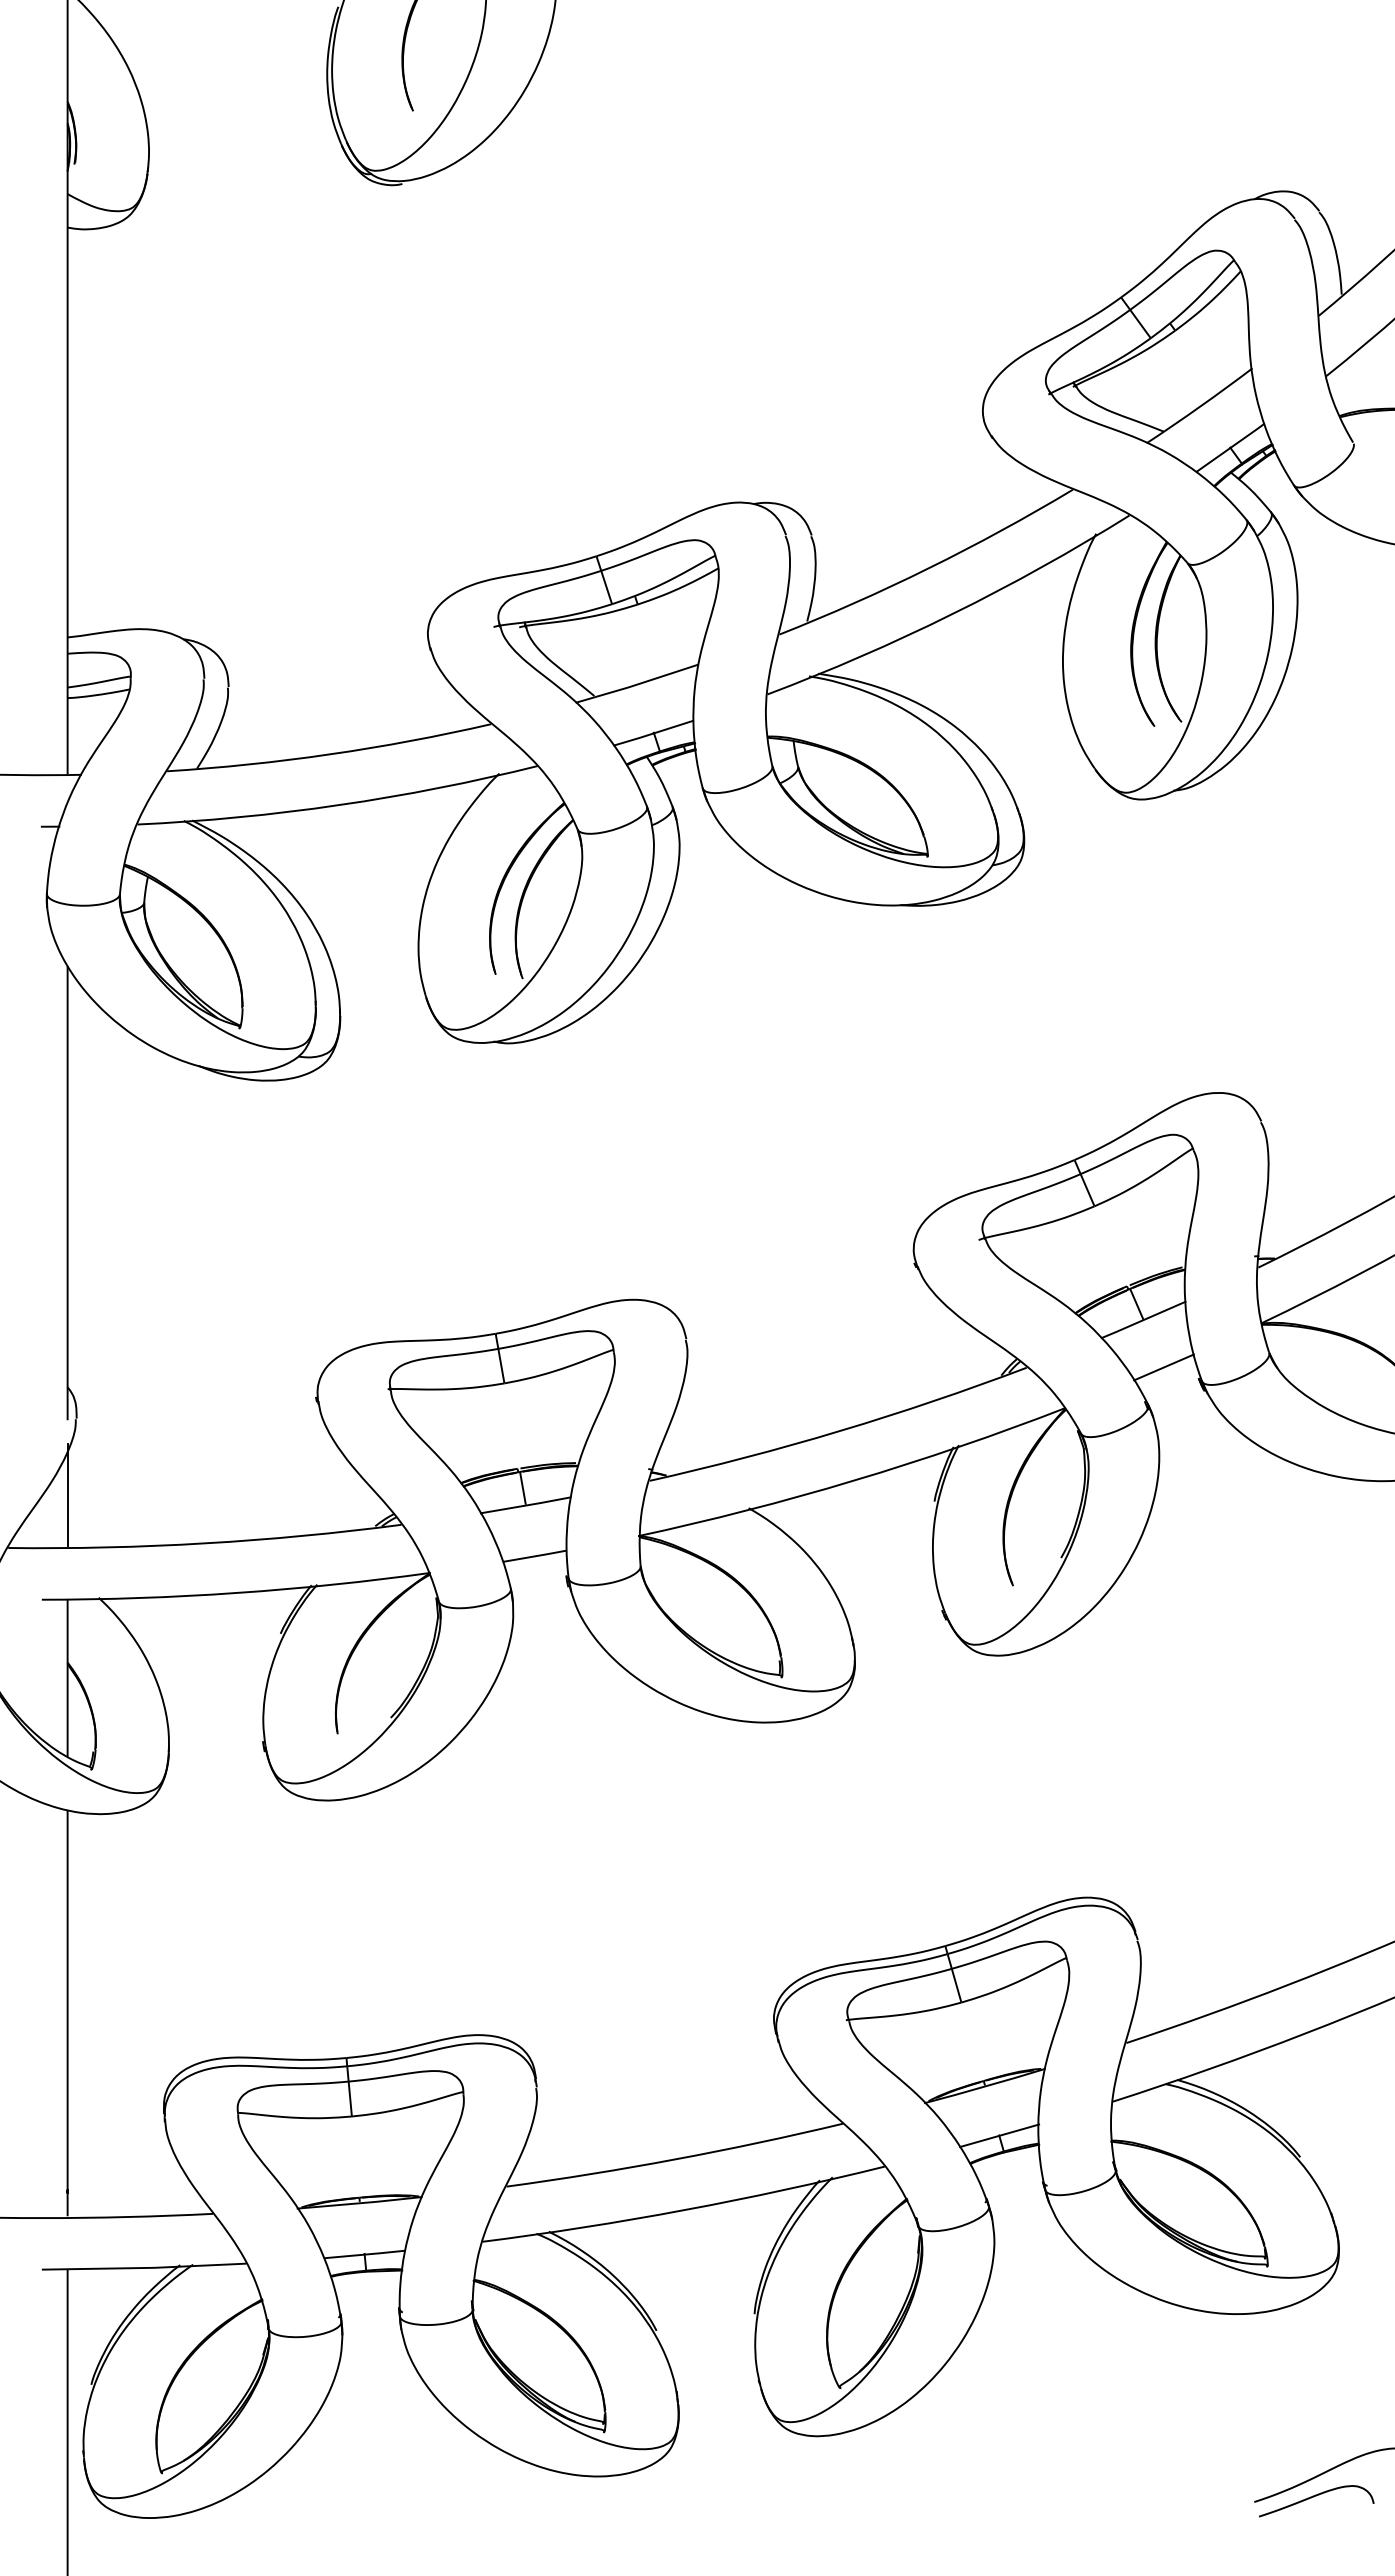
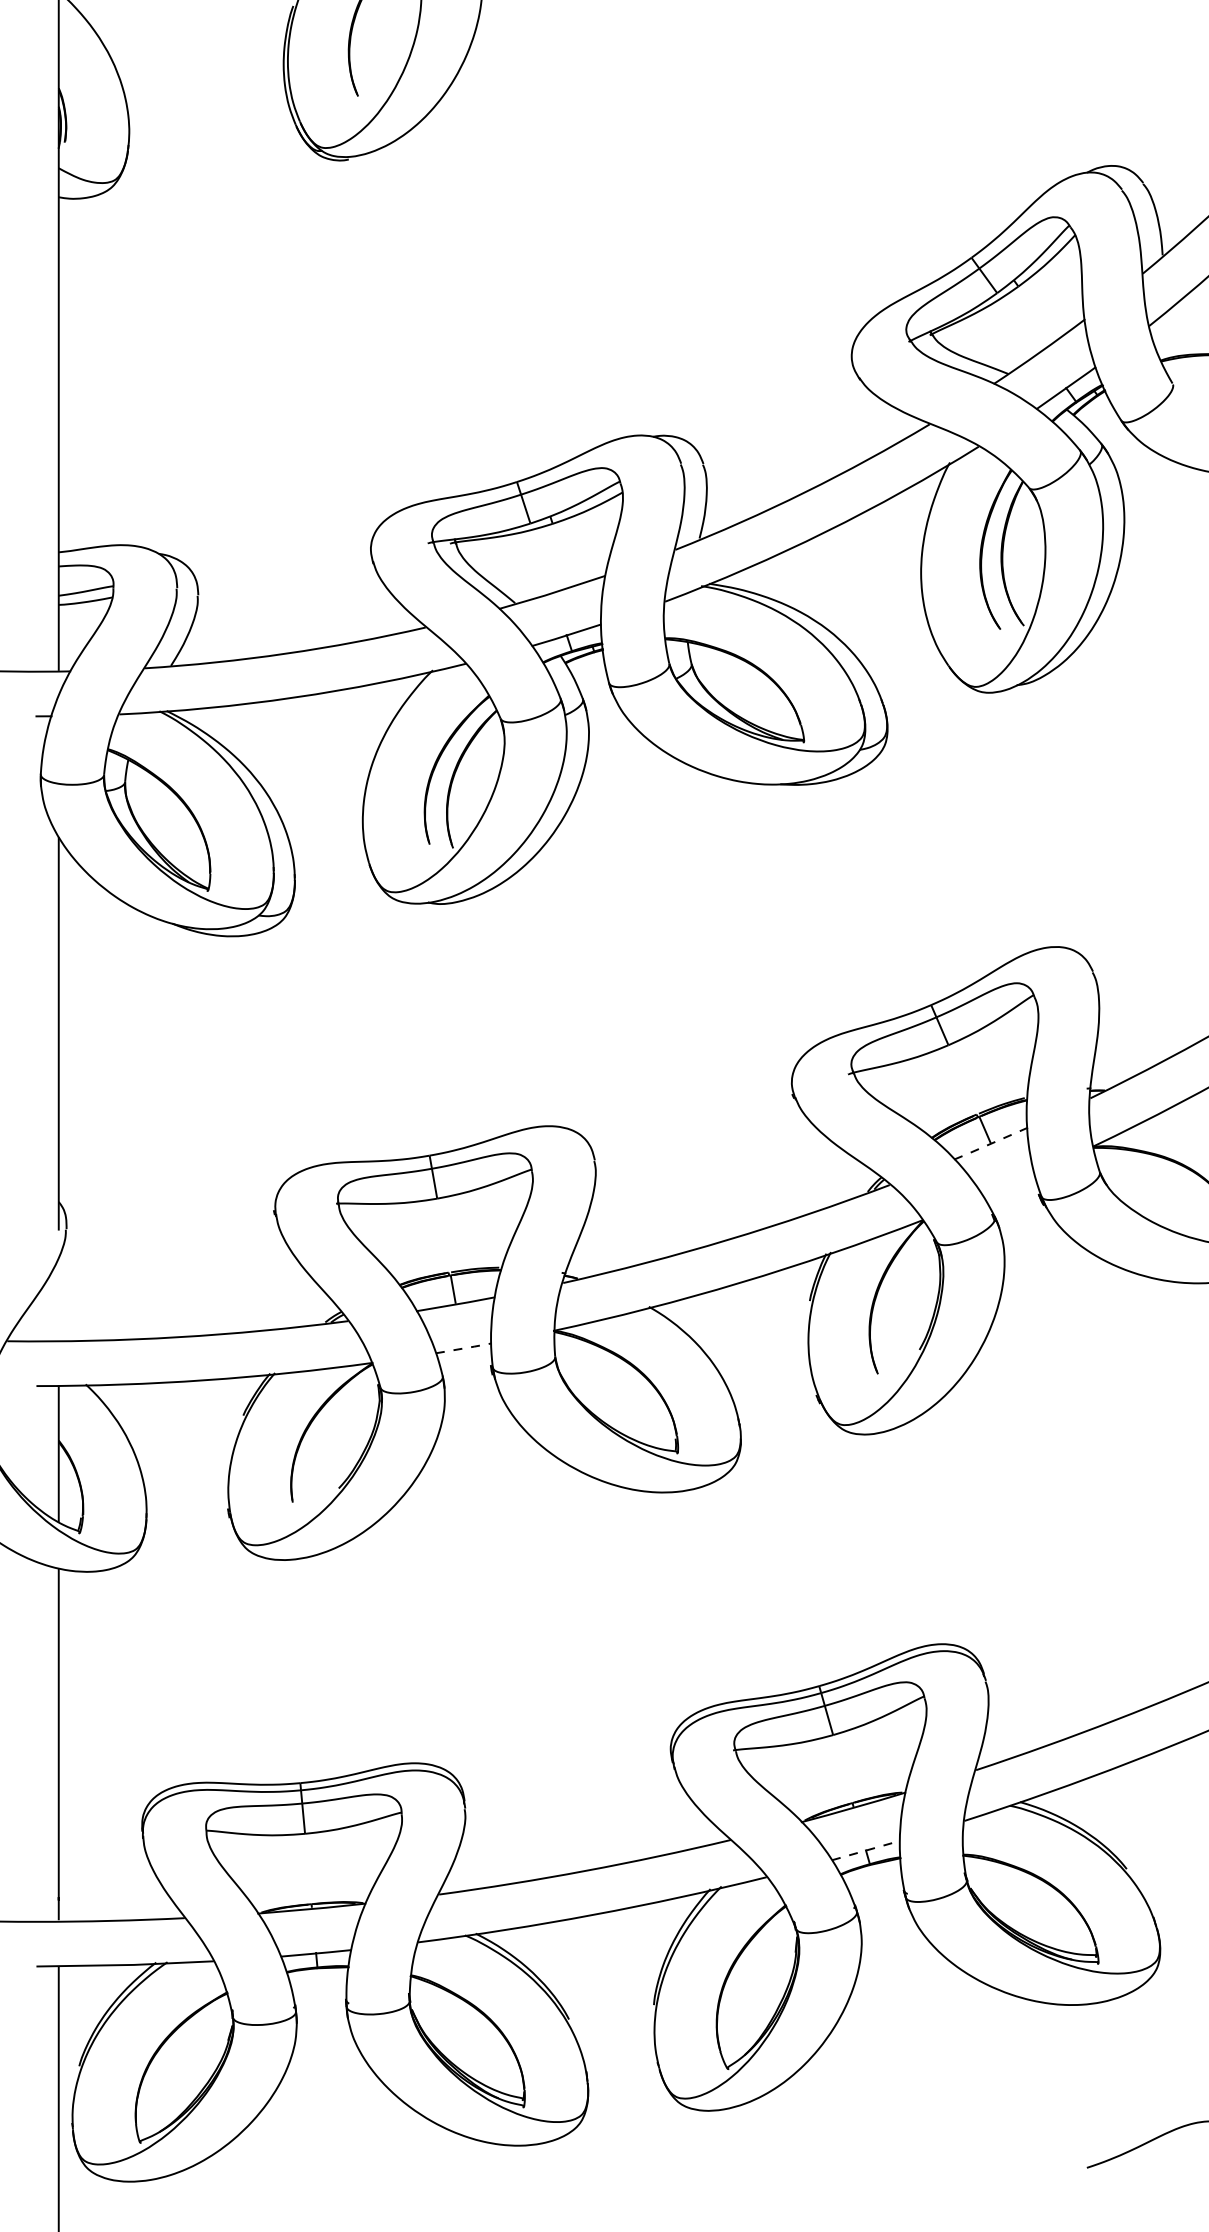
line: (1142, 1320) -> (990, 1144), solid -> dashed
line: (1163, 1367) -> (1008, 1184), removed
line: (67, 1494) -> (58, 1294), removed
line: (536, 1556) -> (465, 1348), solid -> dashed
line: (1000, 2135) -> (867, 1850), solid -> dashed
curve: (1314, 2497) -> (1139, 2163), removed

